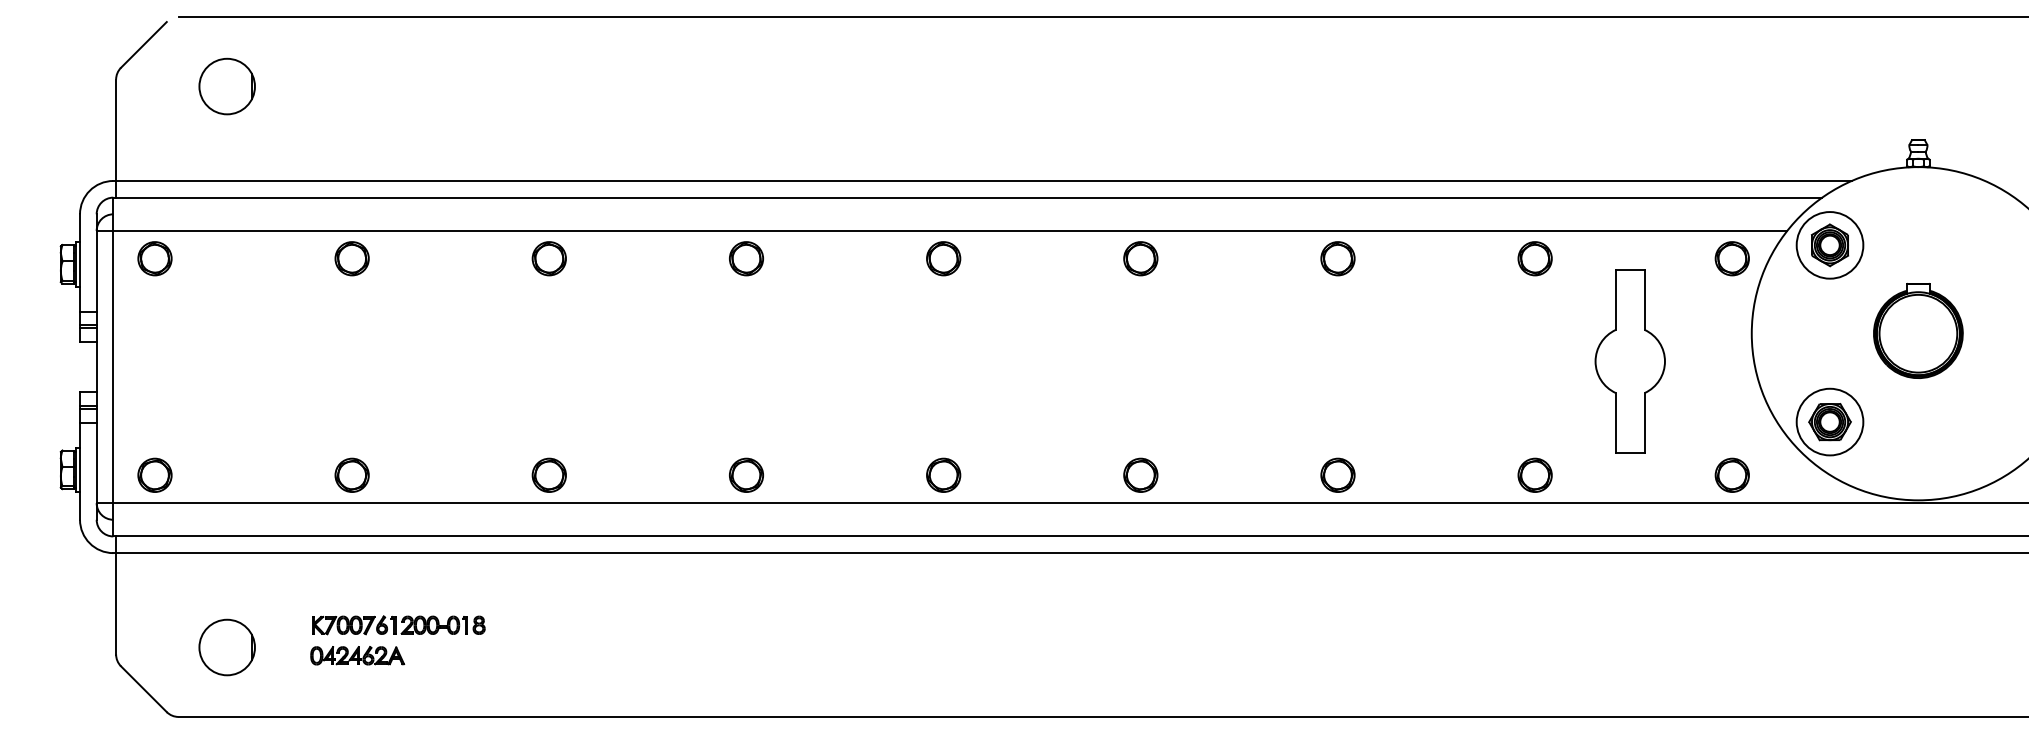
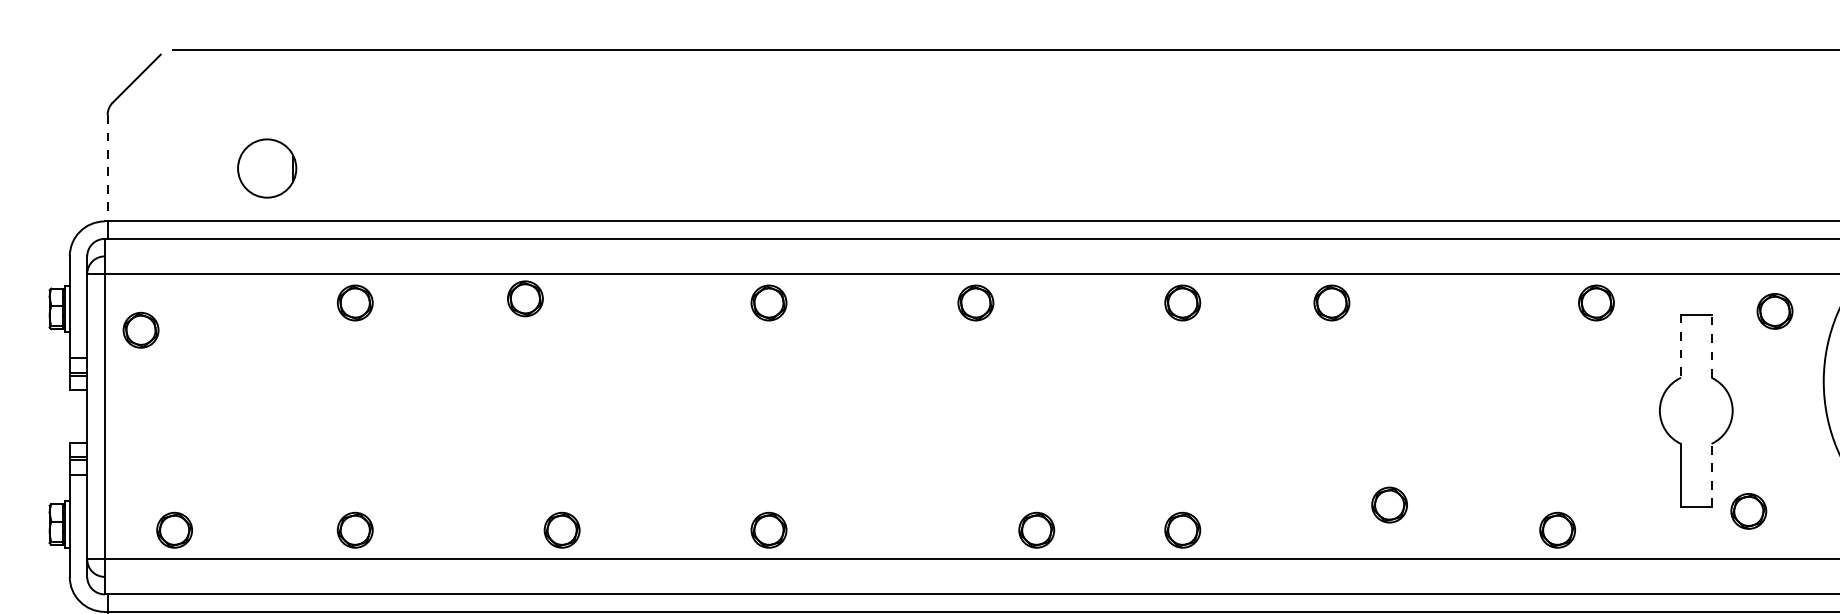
part: (226, 86) -> (266, 168), moved
line: (116, 130) -> (108, 168), solid -> dashed
part: (154, 258) -> (140, 330), moved
part: (548, 258) -> (524, 298), moved
part: (1337, 258) -> (1331, 302), moved
part: (1731, 258) -> (1774, 311), moved
line: (1644, 299) -> (1711, 345), solid -> dashed
line: (1615, 300) -> (1680, 346), solid -> dashed
line: (1644, 422) -> (1711, 474), solid -> dashed
part: (154, 474) -> (174, 529), moved
part: (943, 474) -> (1036, 529), moved
part: (1337, 474) -> (1389, 504), moved
part: (1534, 474) -> (1556, 529), moved
part: (1731, 474) -> (1747, 510), moved

